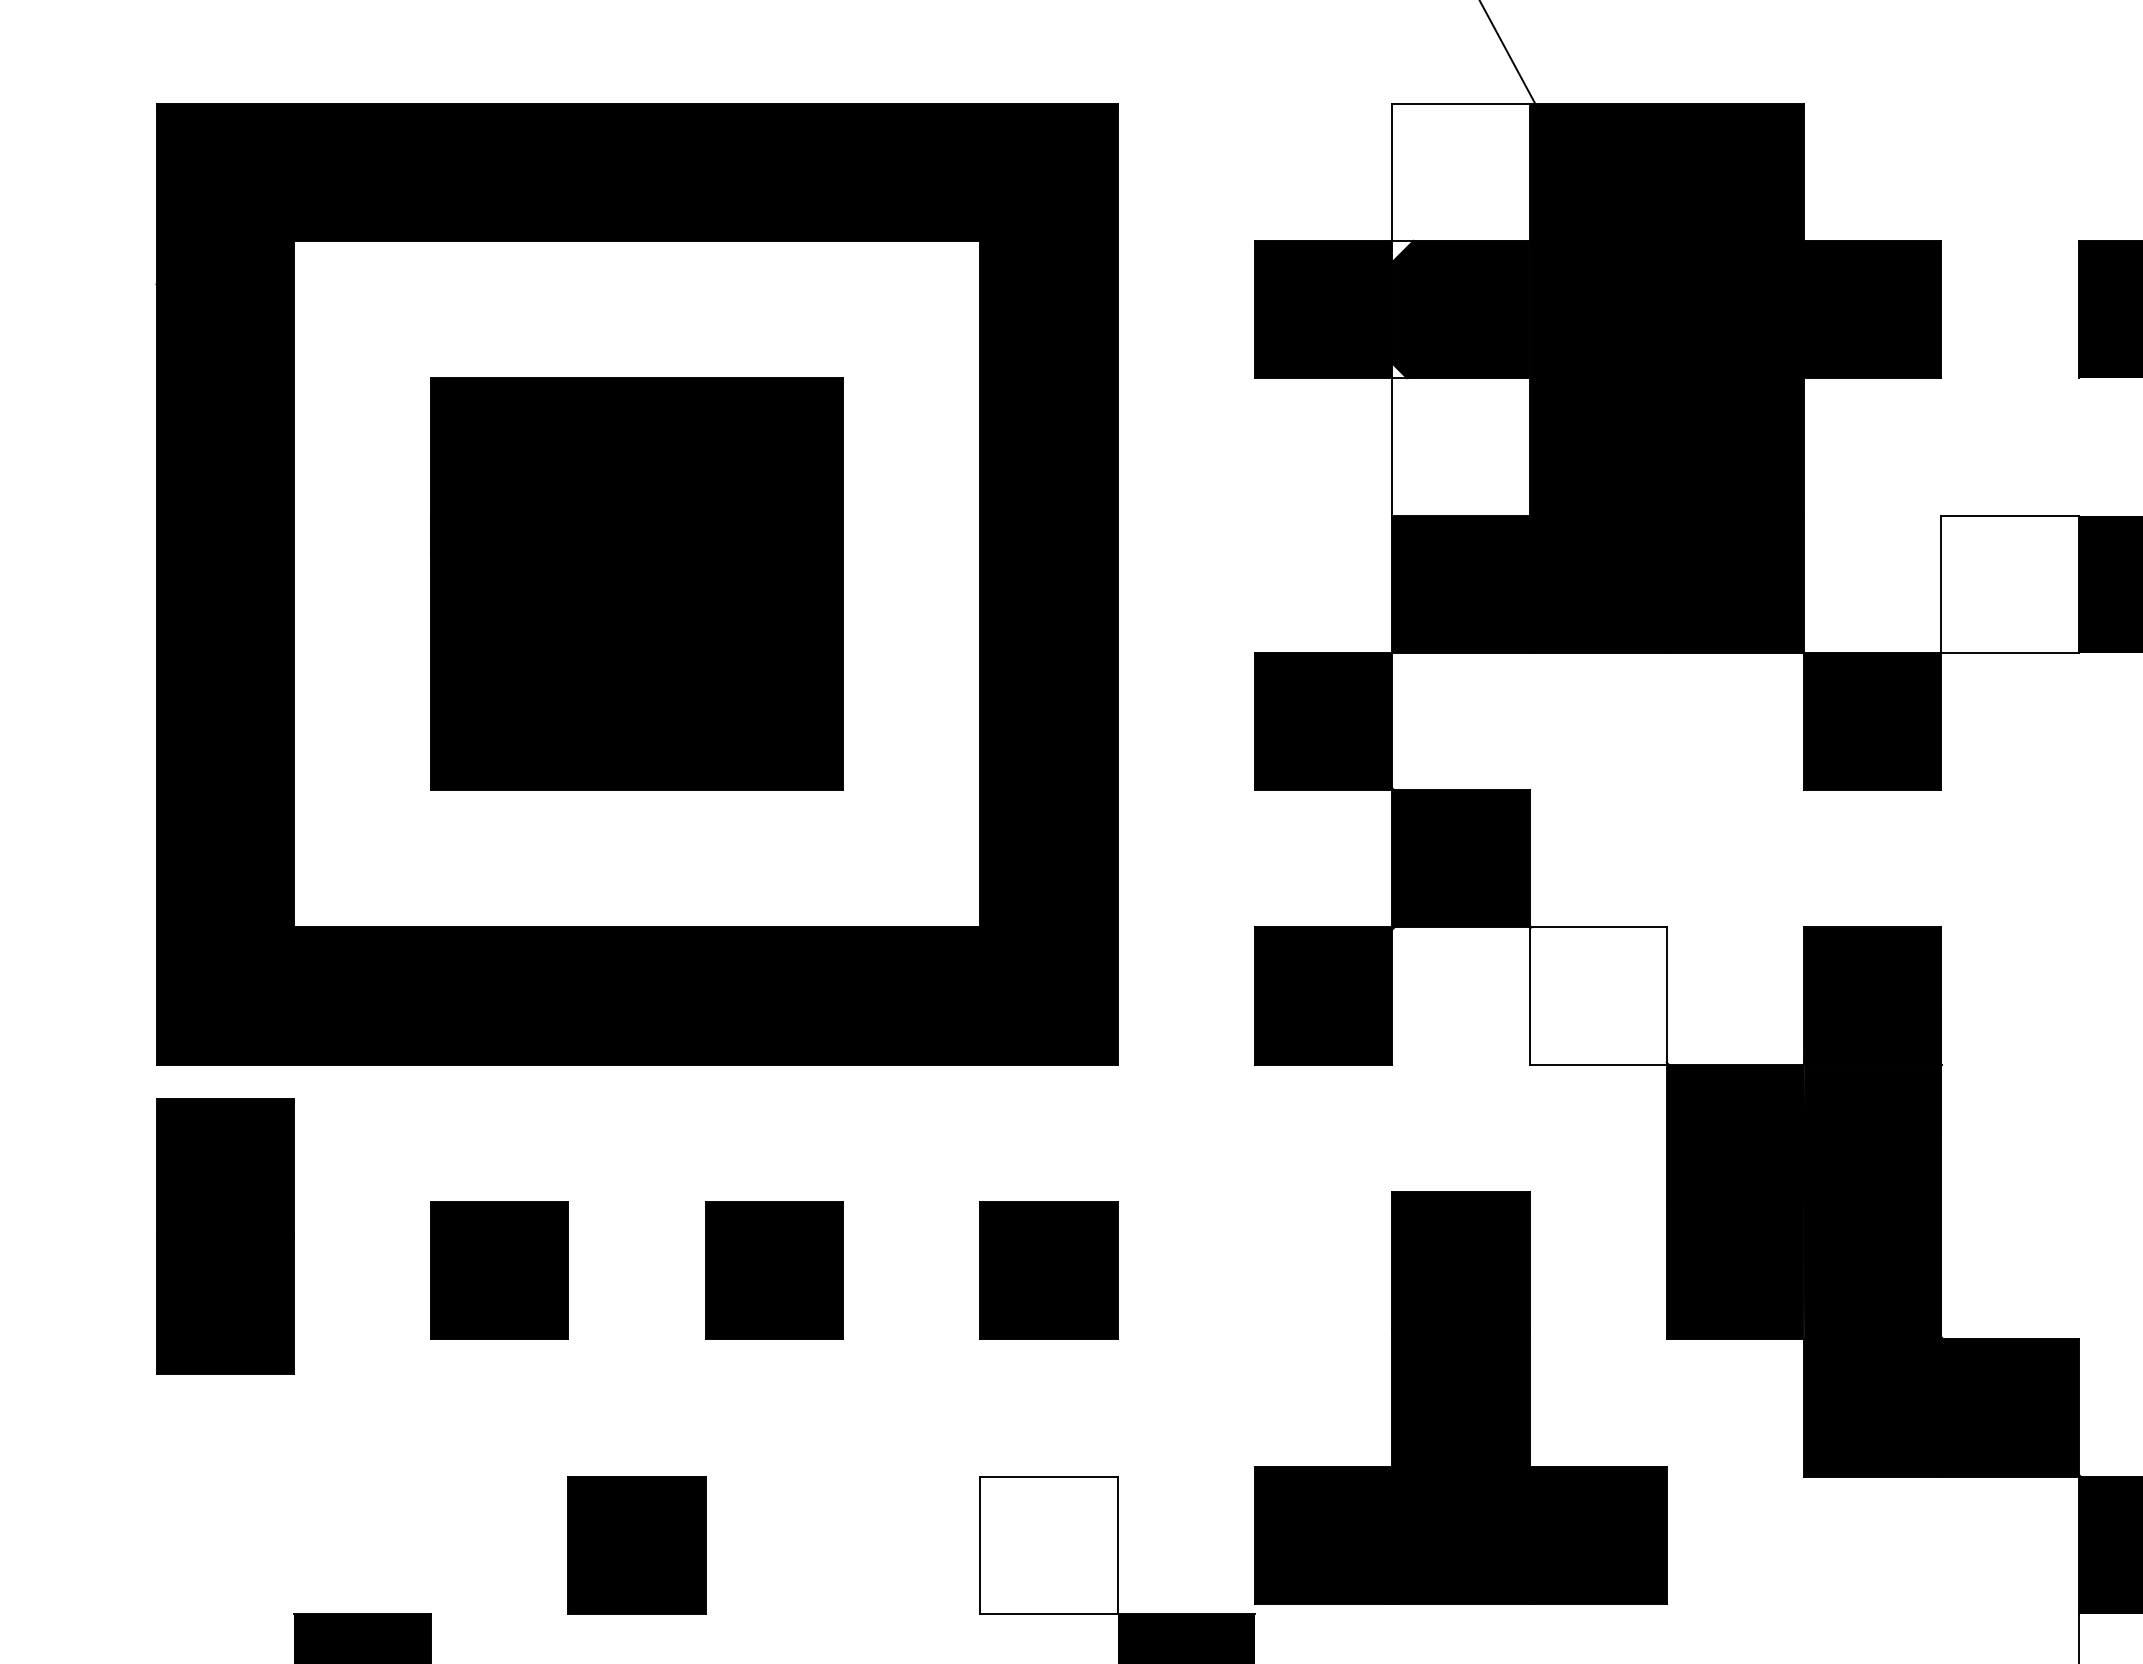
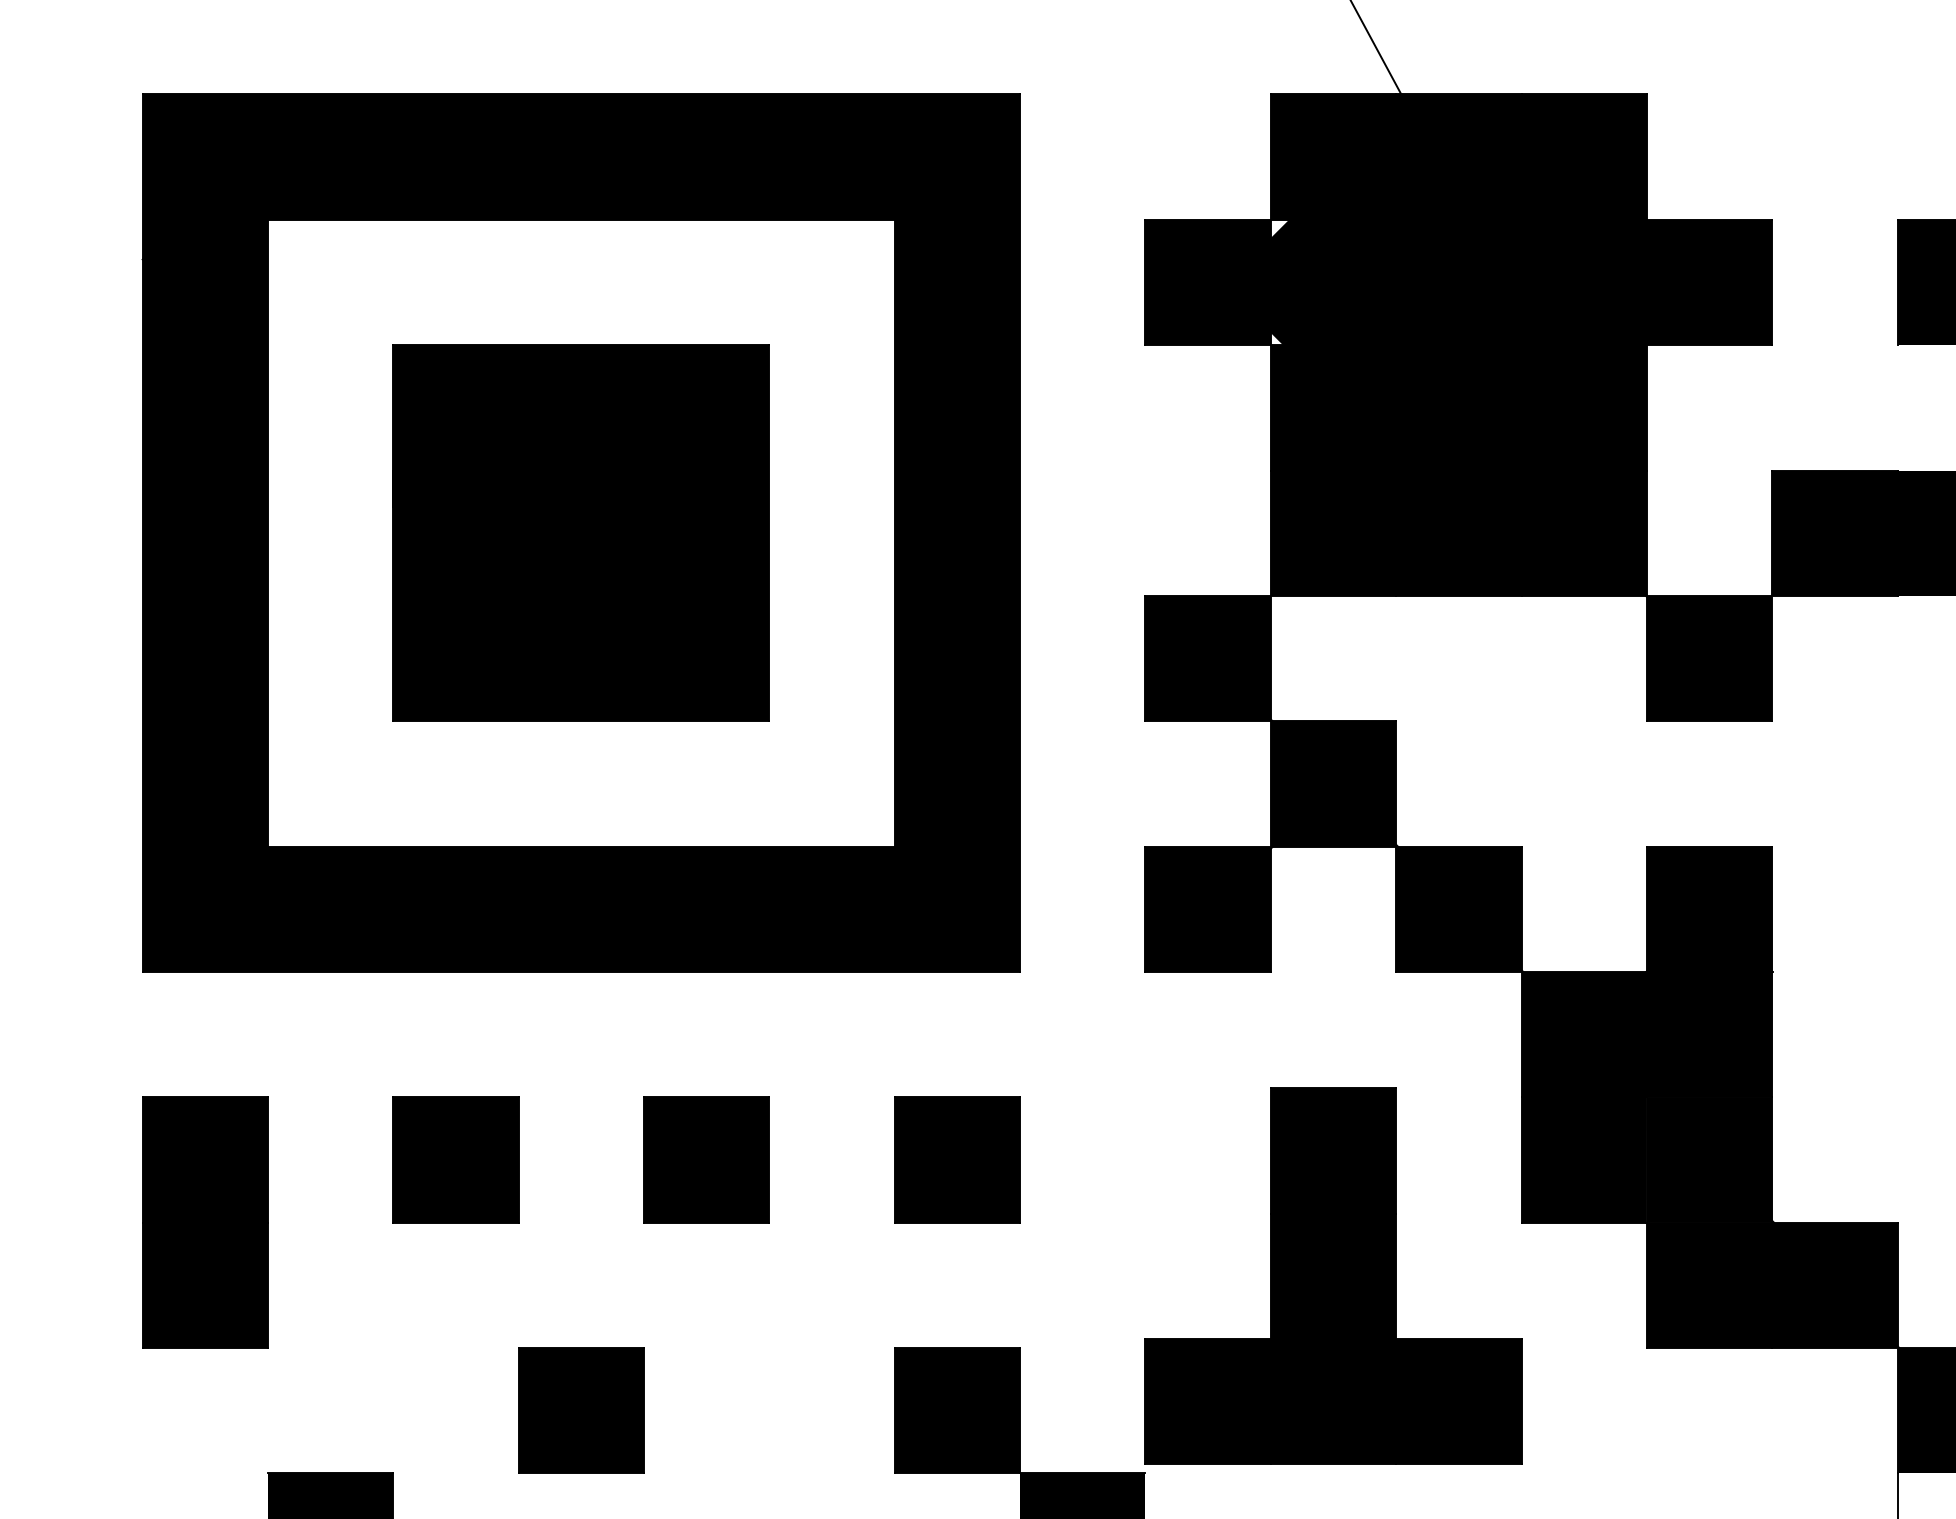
fill: (1460, 171) -> (1333, 156), added
fill: (1460, 446) -> (1333, 407), added
fill: (2009, 583) -> (1834, 532), added
fill: (1597, 995) -> (1458, 908), added
part: (225, 1236) -> (205, 1222), moved
fill: (1048, 1544) -> (957, 1410), added

